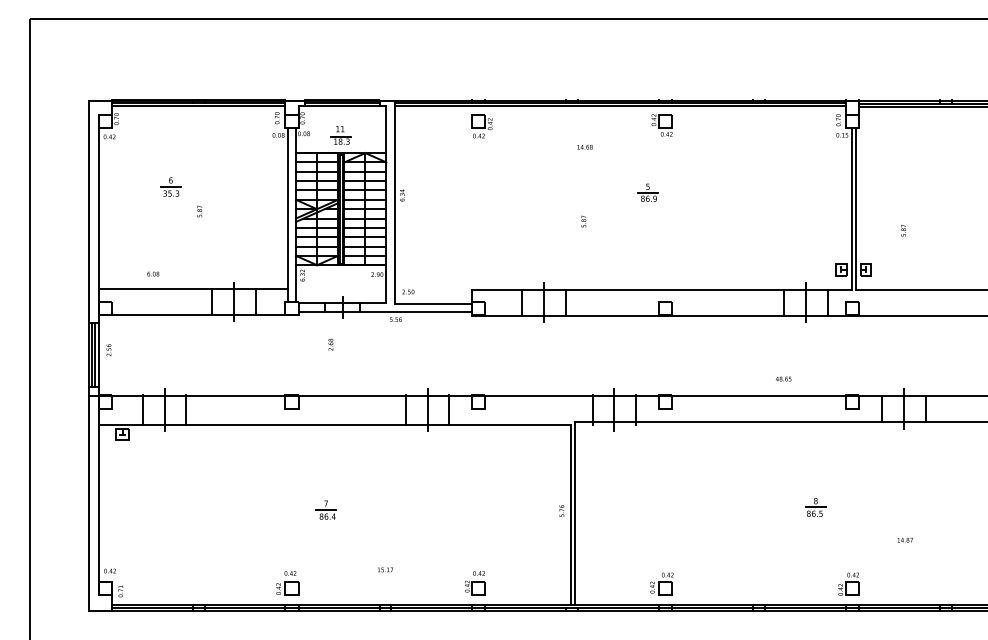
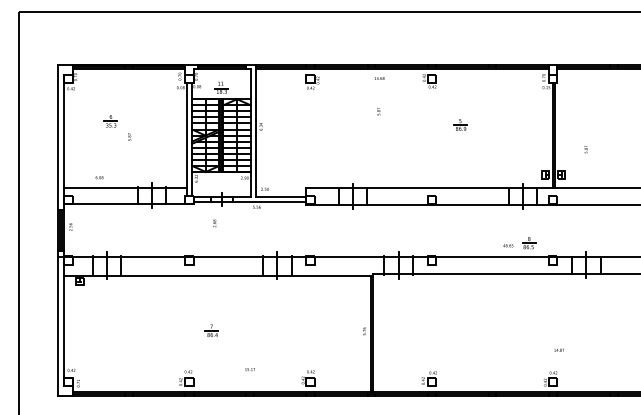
text: (584, 147) -> (379, 78), moved
part: (648, 192) -> (460, 124), moved
text: (583, 221) -> (378, 111), moved
part: (816, 508) -> (529, 243), moved
text: (904, 538) -> (558, 349), moved

